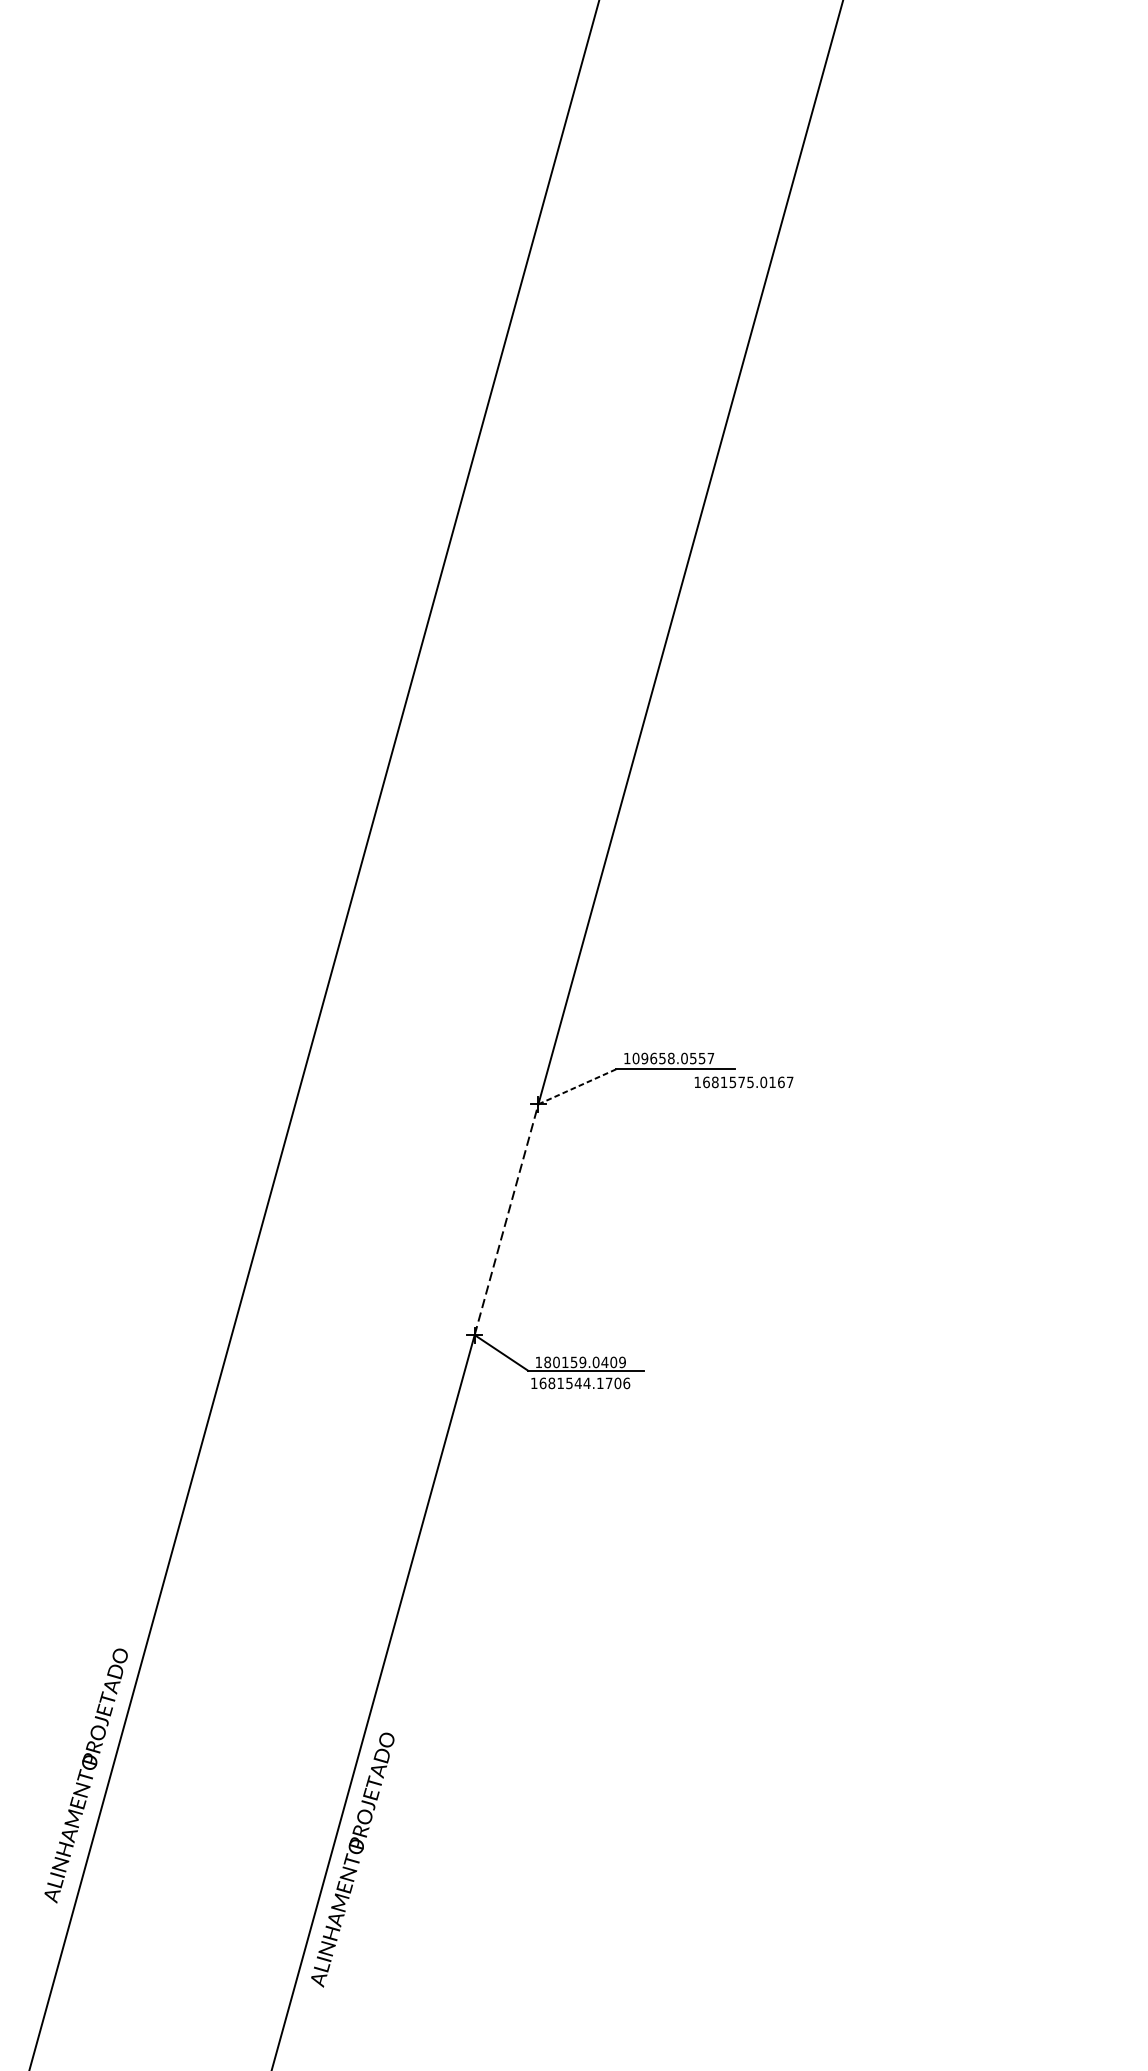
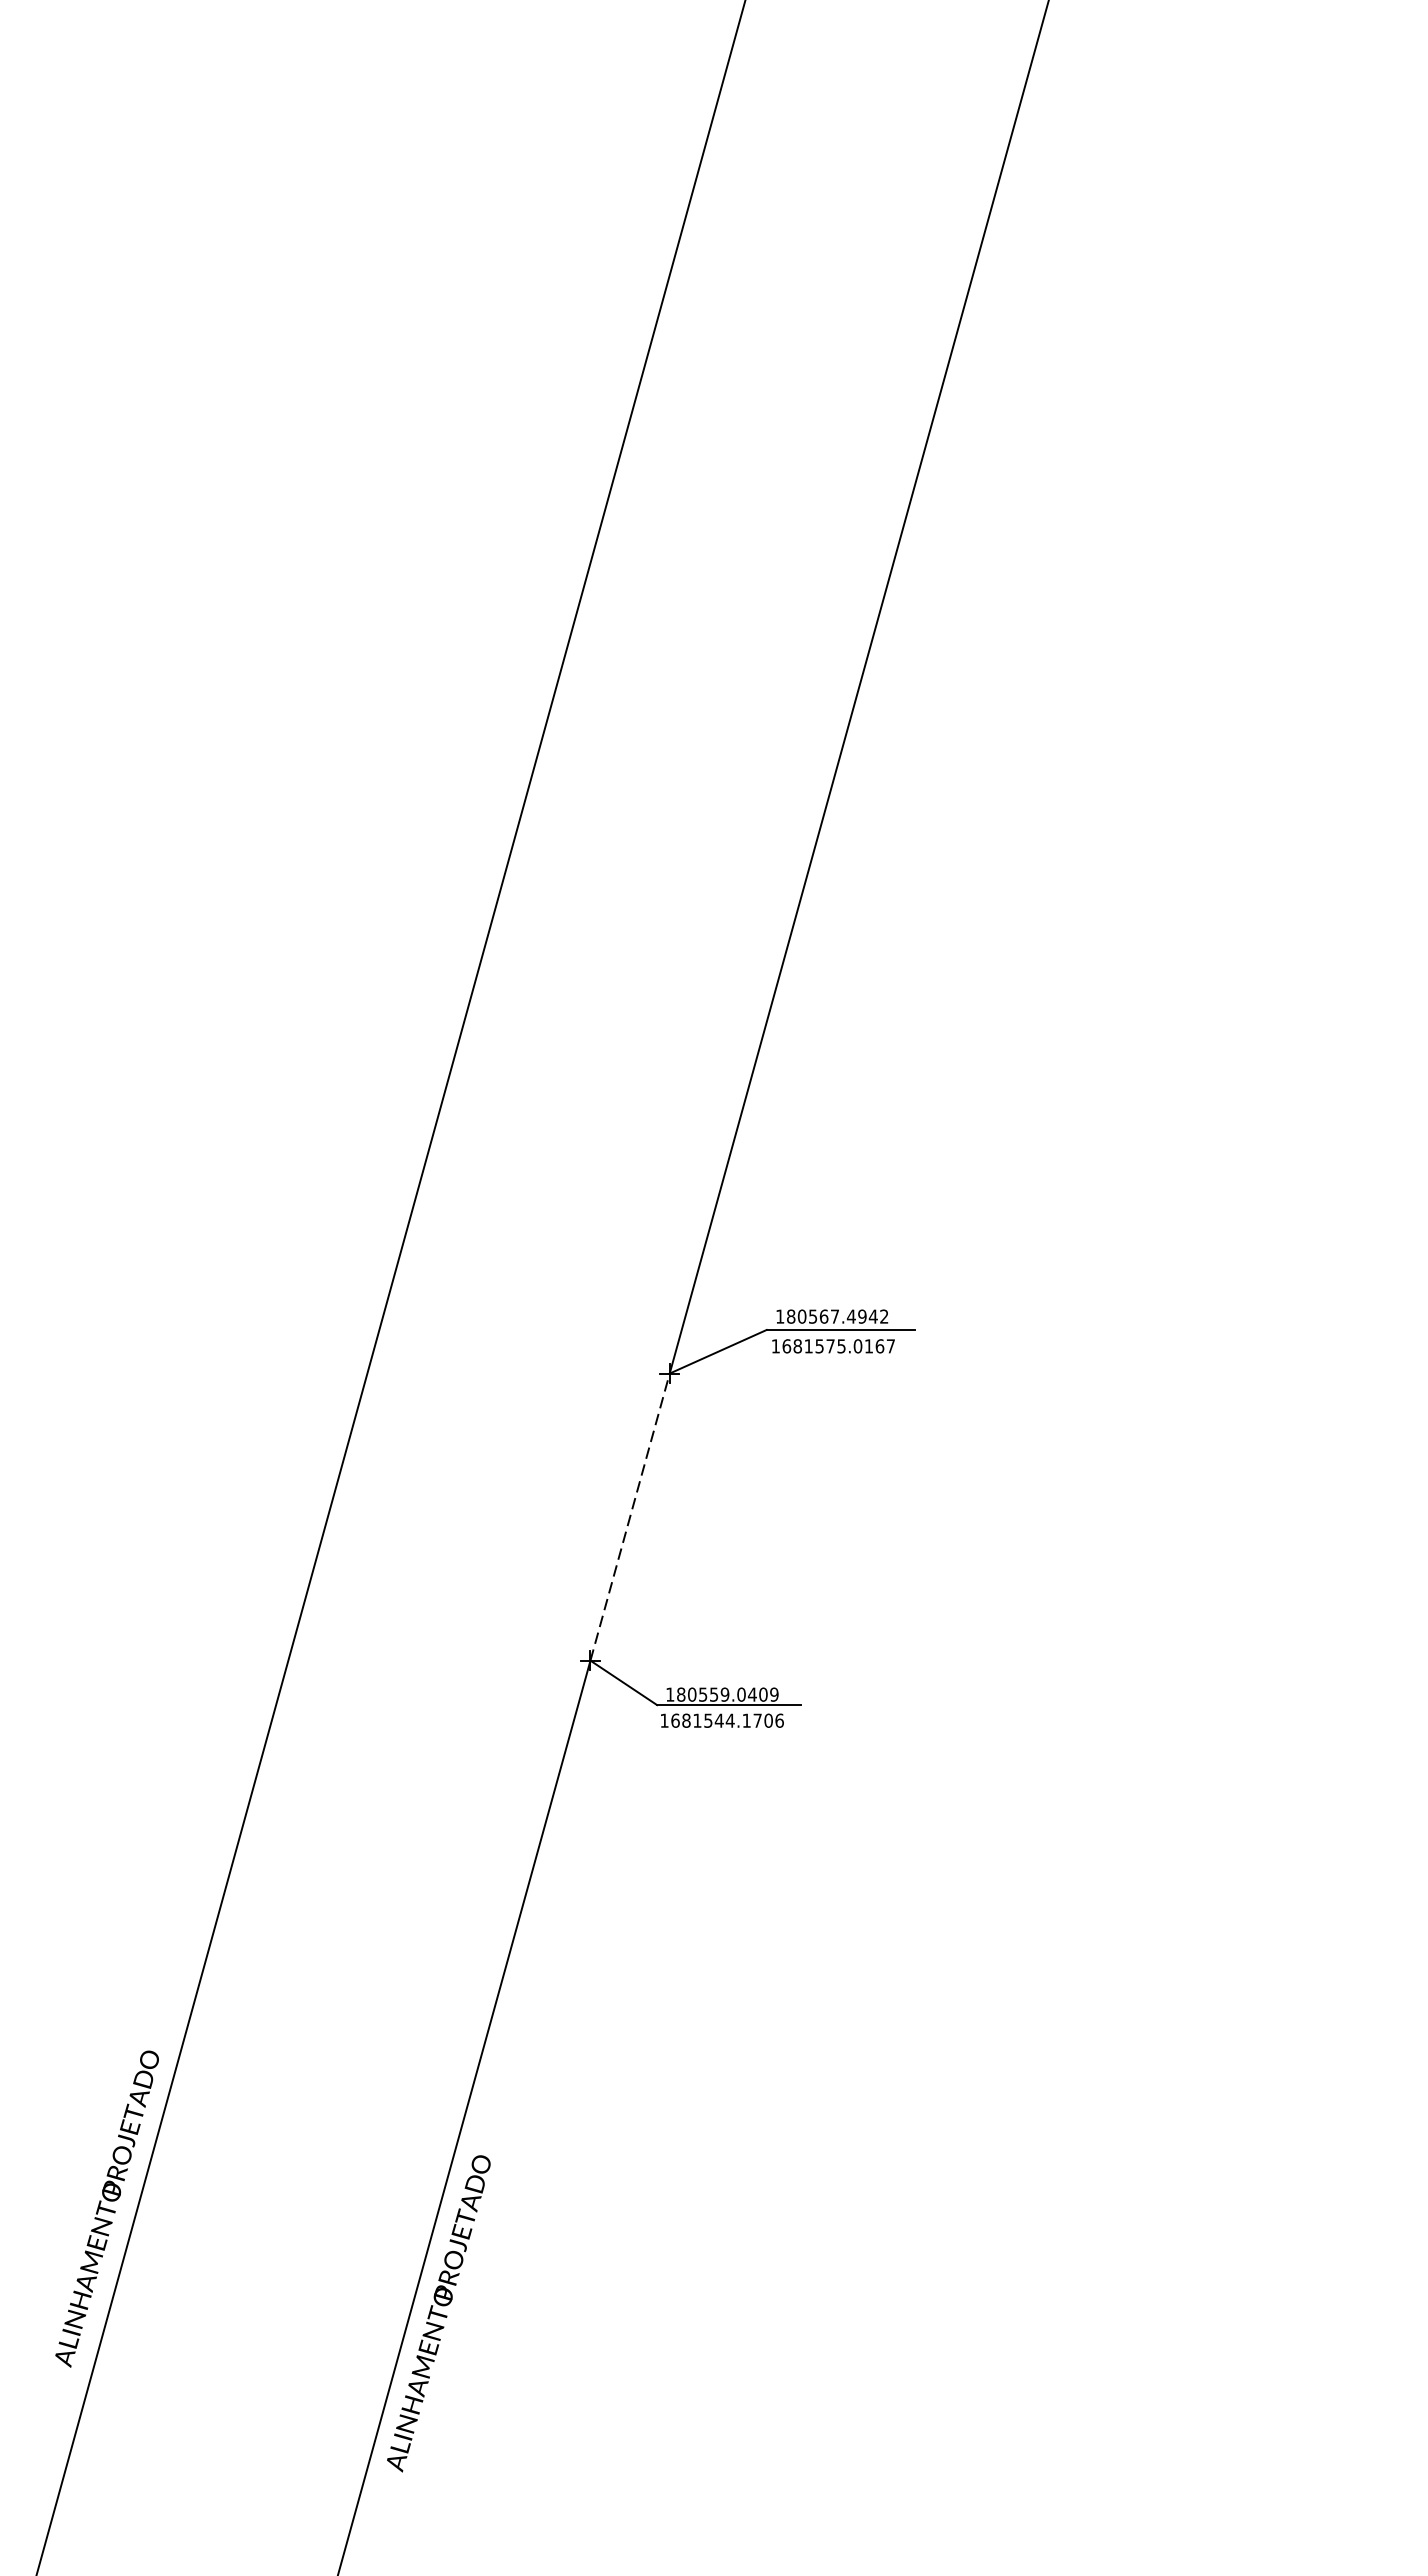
text: (673, 1058) -> (837, 1316), 109658.0557 -> 180567.4942
text: (744, 1082) -> (833, 1346), moved
line: (577, 1086) -> (718, 1351), dashed -> solid
text: (565, 1362) -> (703, 1694), 180159.0409 -> 180559.0409

